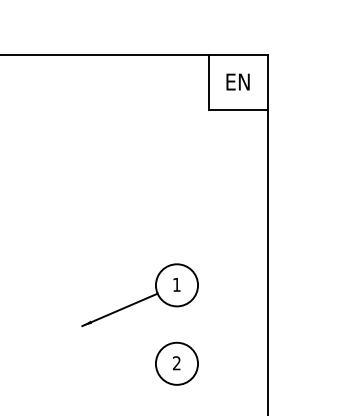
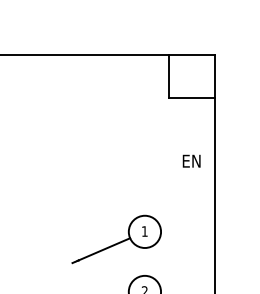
text: (237, 81) -> (191, 160), moved

